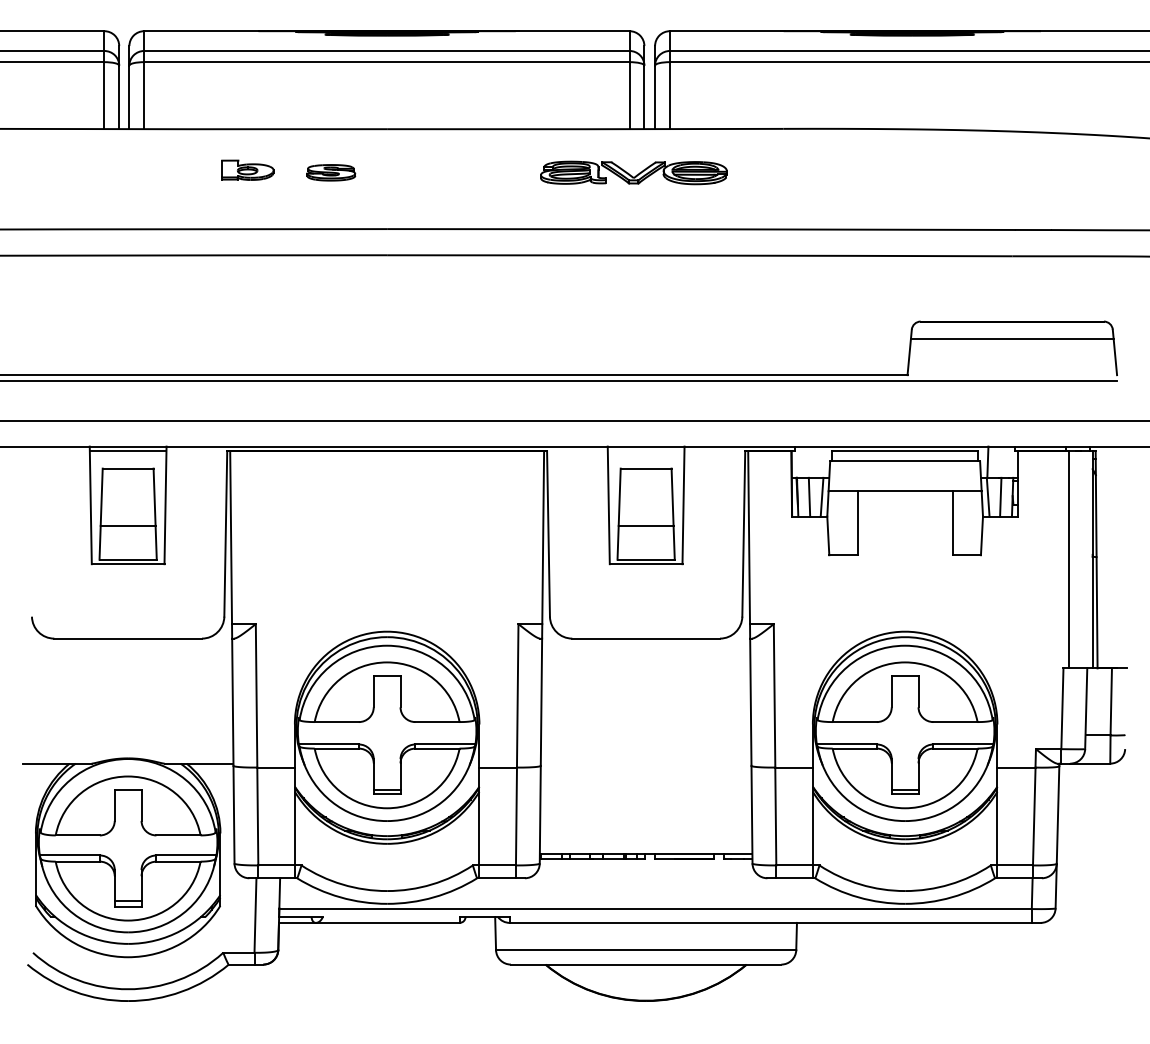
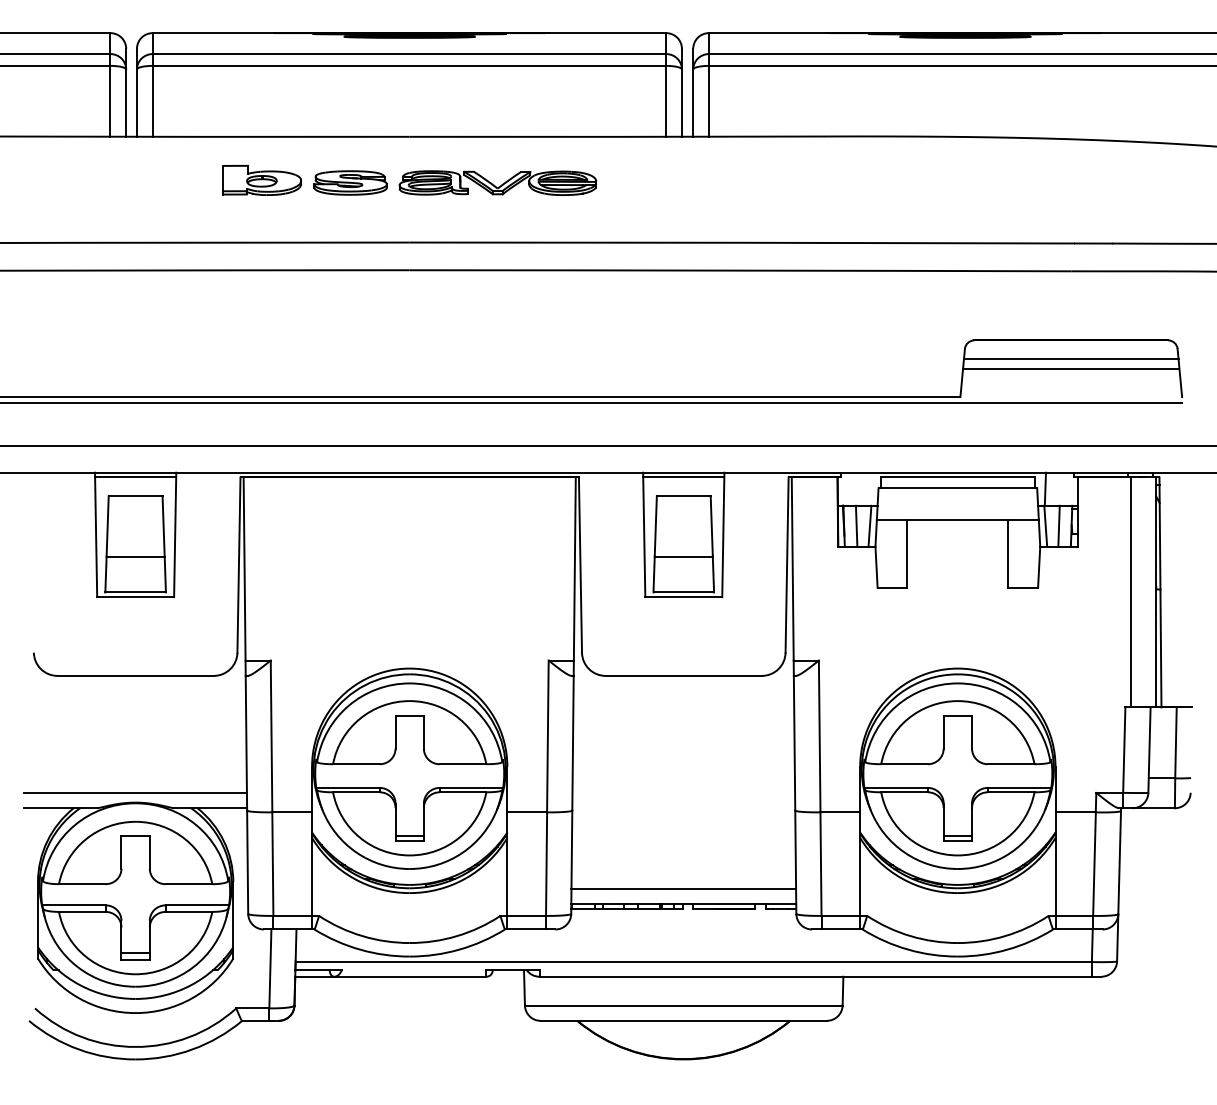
part: (248, 169) -> (262, 179), size x1.43
part: (331, 172) -> (350, 182), size x1.43
part: (633, 172) -> (497, 182), moved
line: (1012, 348) -> (1071, 368), added
line: (645, 451) -> (683, 477), added
line: (128, 748) -> (135, 792), added
line: (645, 839) -> (683, 888), added

